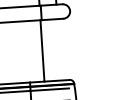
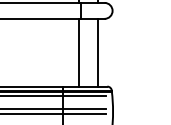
line: (58, 49) -> (97, 52), added

